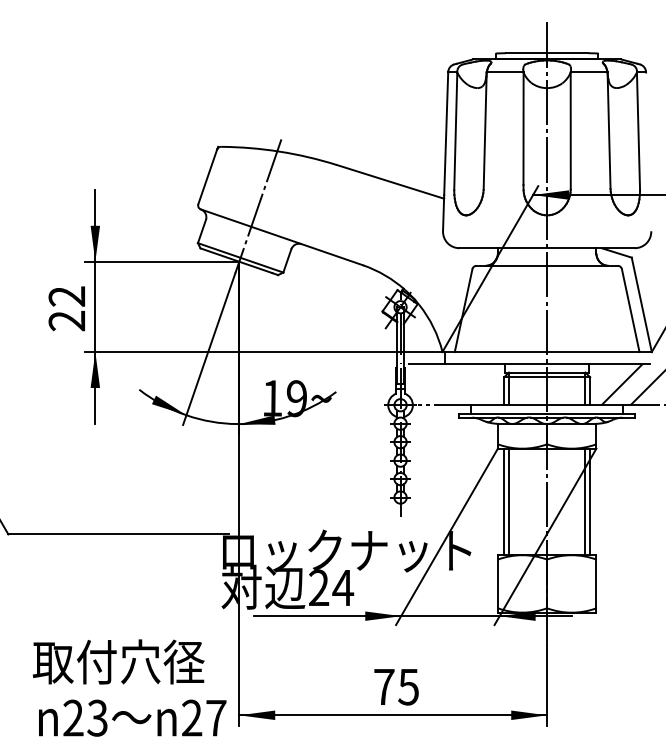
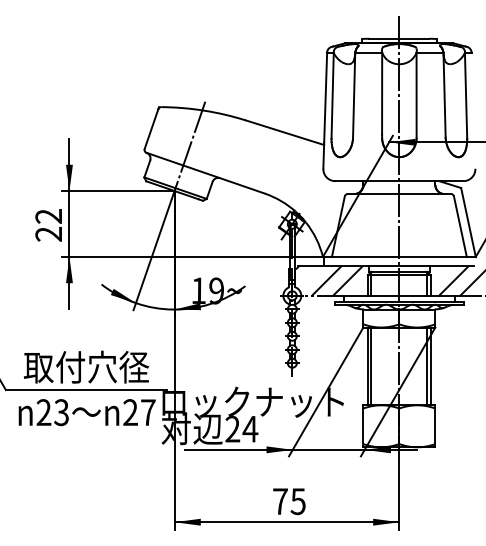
hatch: (451, 384) -> (329, 280), added
text: (118, 661) -> (86, 366), moved
text: (132, 717) -> (87, 412), moved

